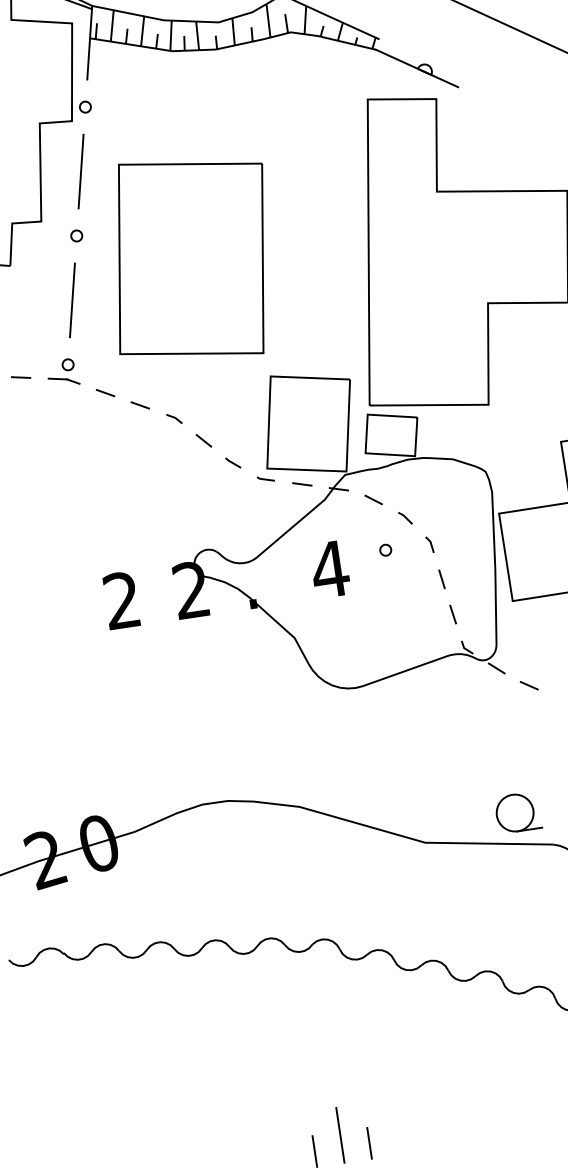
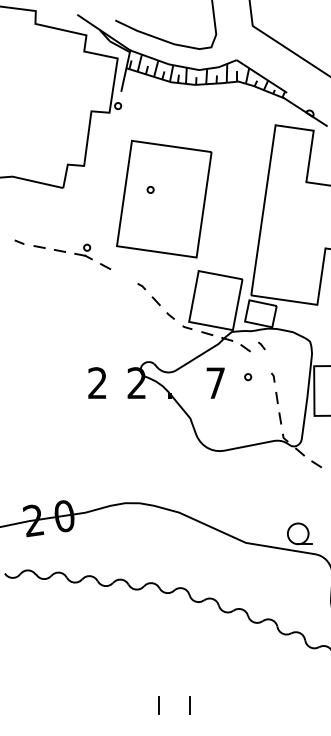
line: (79, 171) -> (109, 141), removed
circle: (76, 235) -> (150, 189), moved
line: (71, 300) -> (94, 212), removed
line: (139, 404) -> (123, 275), removed
line: (404, 517) -> (261, 345), moved
text: (329, 568) -> (215, 382), 4 -> 7
line: (340, 1133) -> (174, 697), removed

